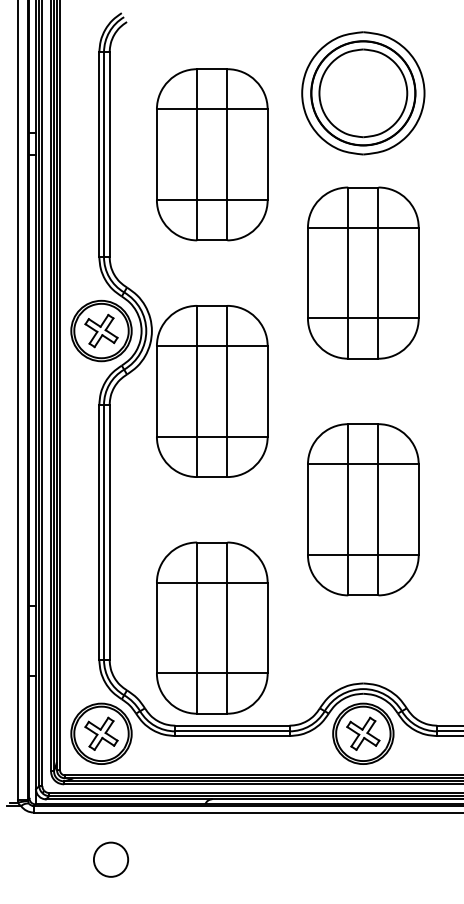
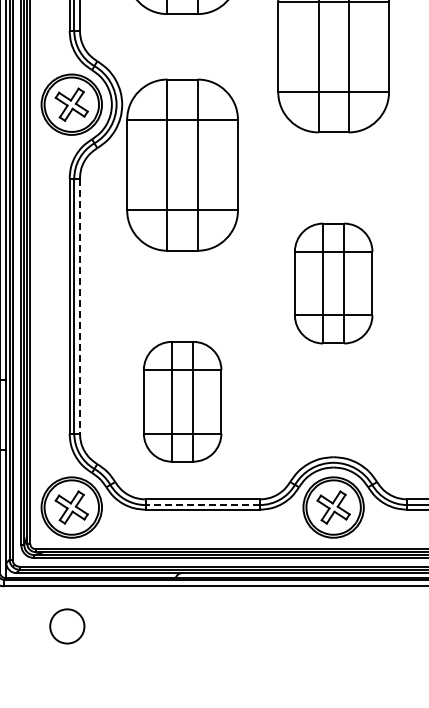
part: (363, 509) -> (333, 283), size x0.7
line: (109, 532) -> (79, 306), solid -> dashed
part: (212, 627) -> (182, 401), size x0.7
line: (231, 731) -> (201, 505), solid -> dashed
circle: (111, 859) -> (67, 626), moved

